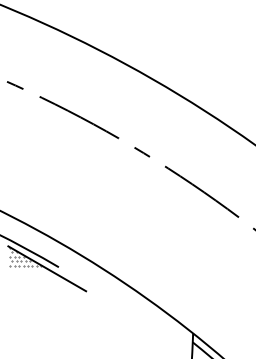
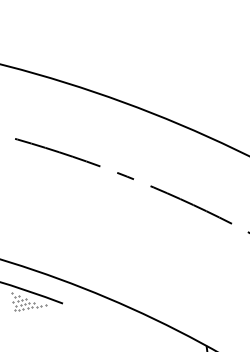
line: (47, 268) -> (52, 306), removed

